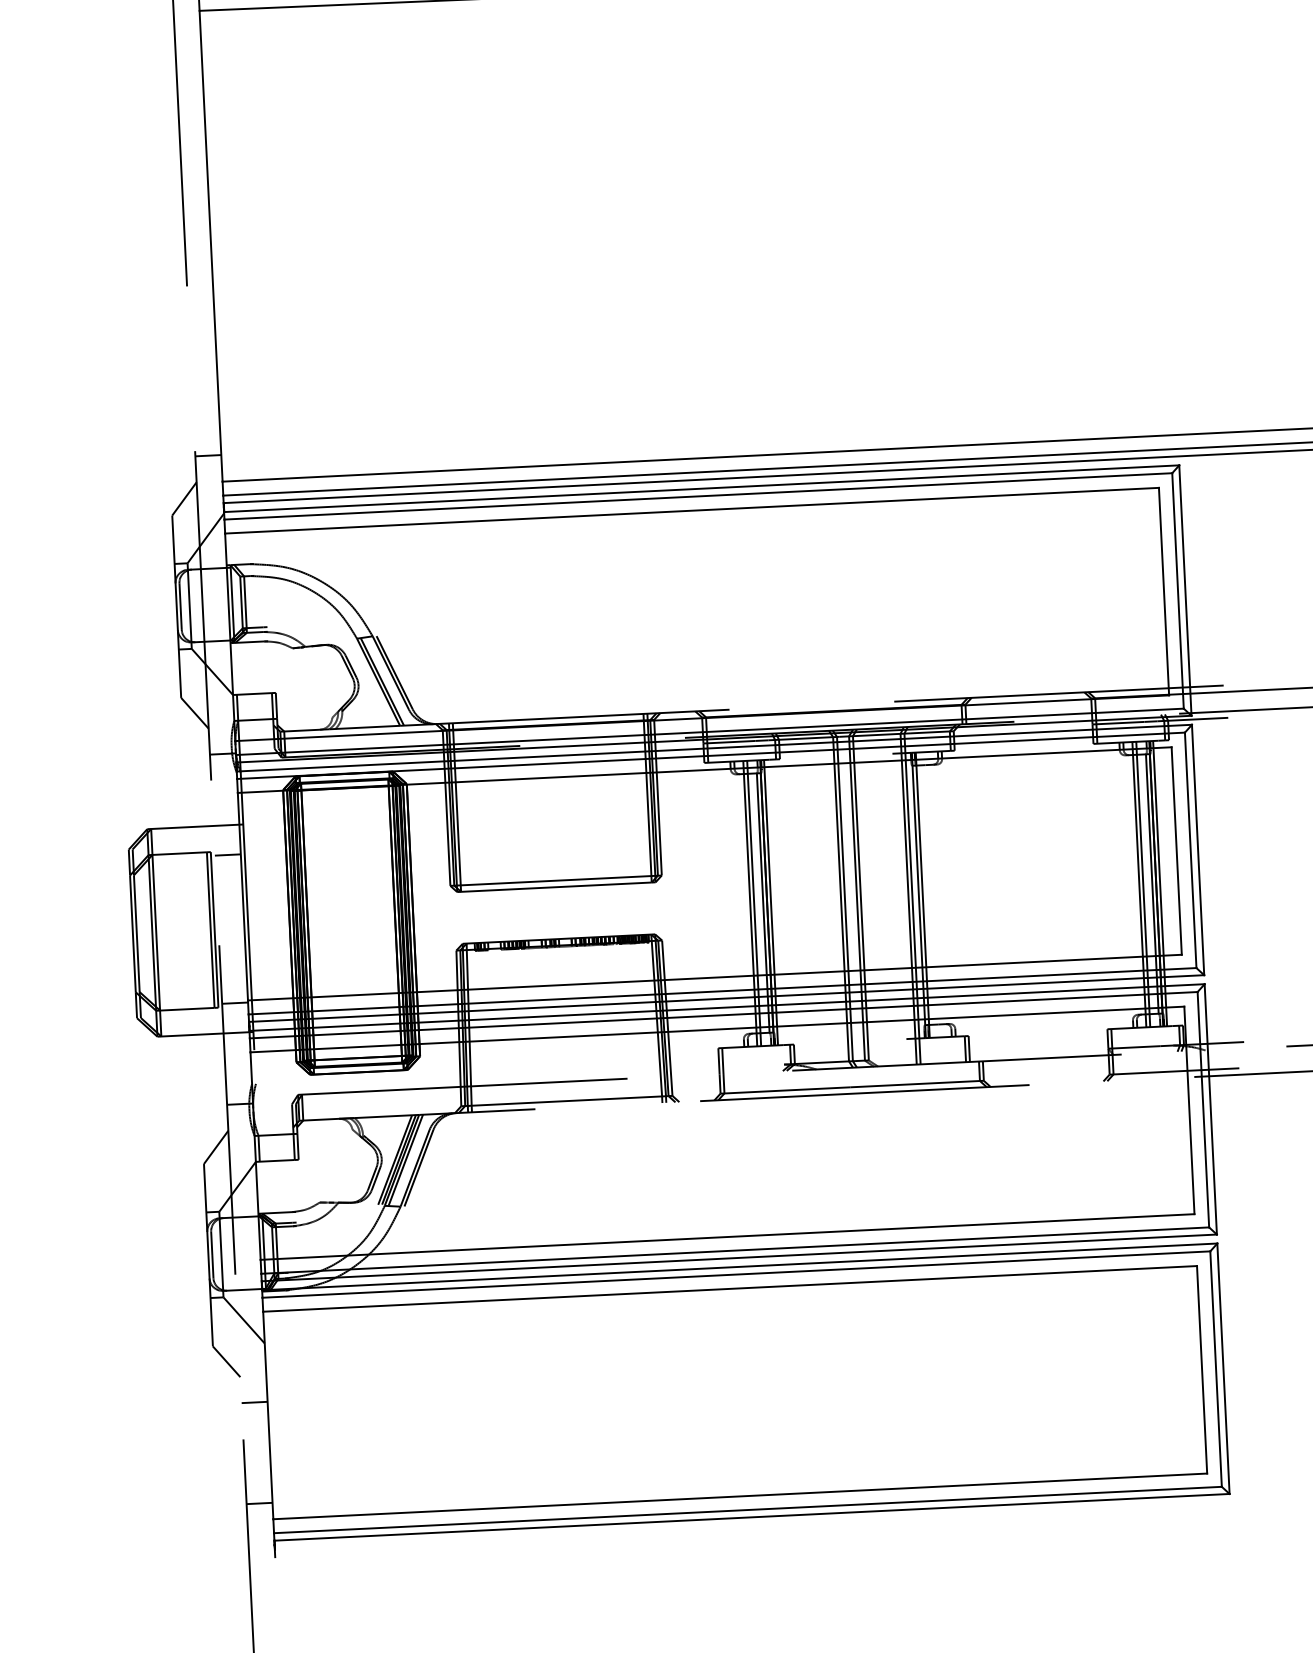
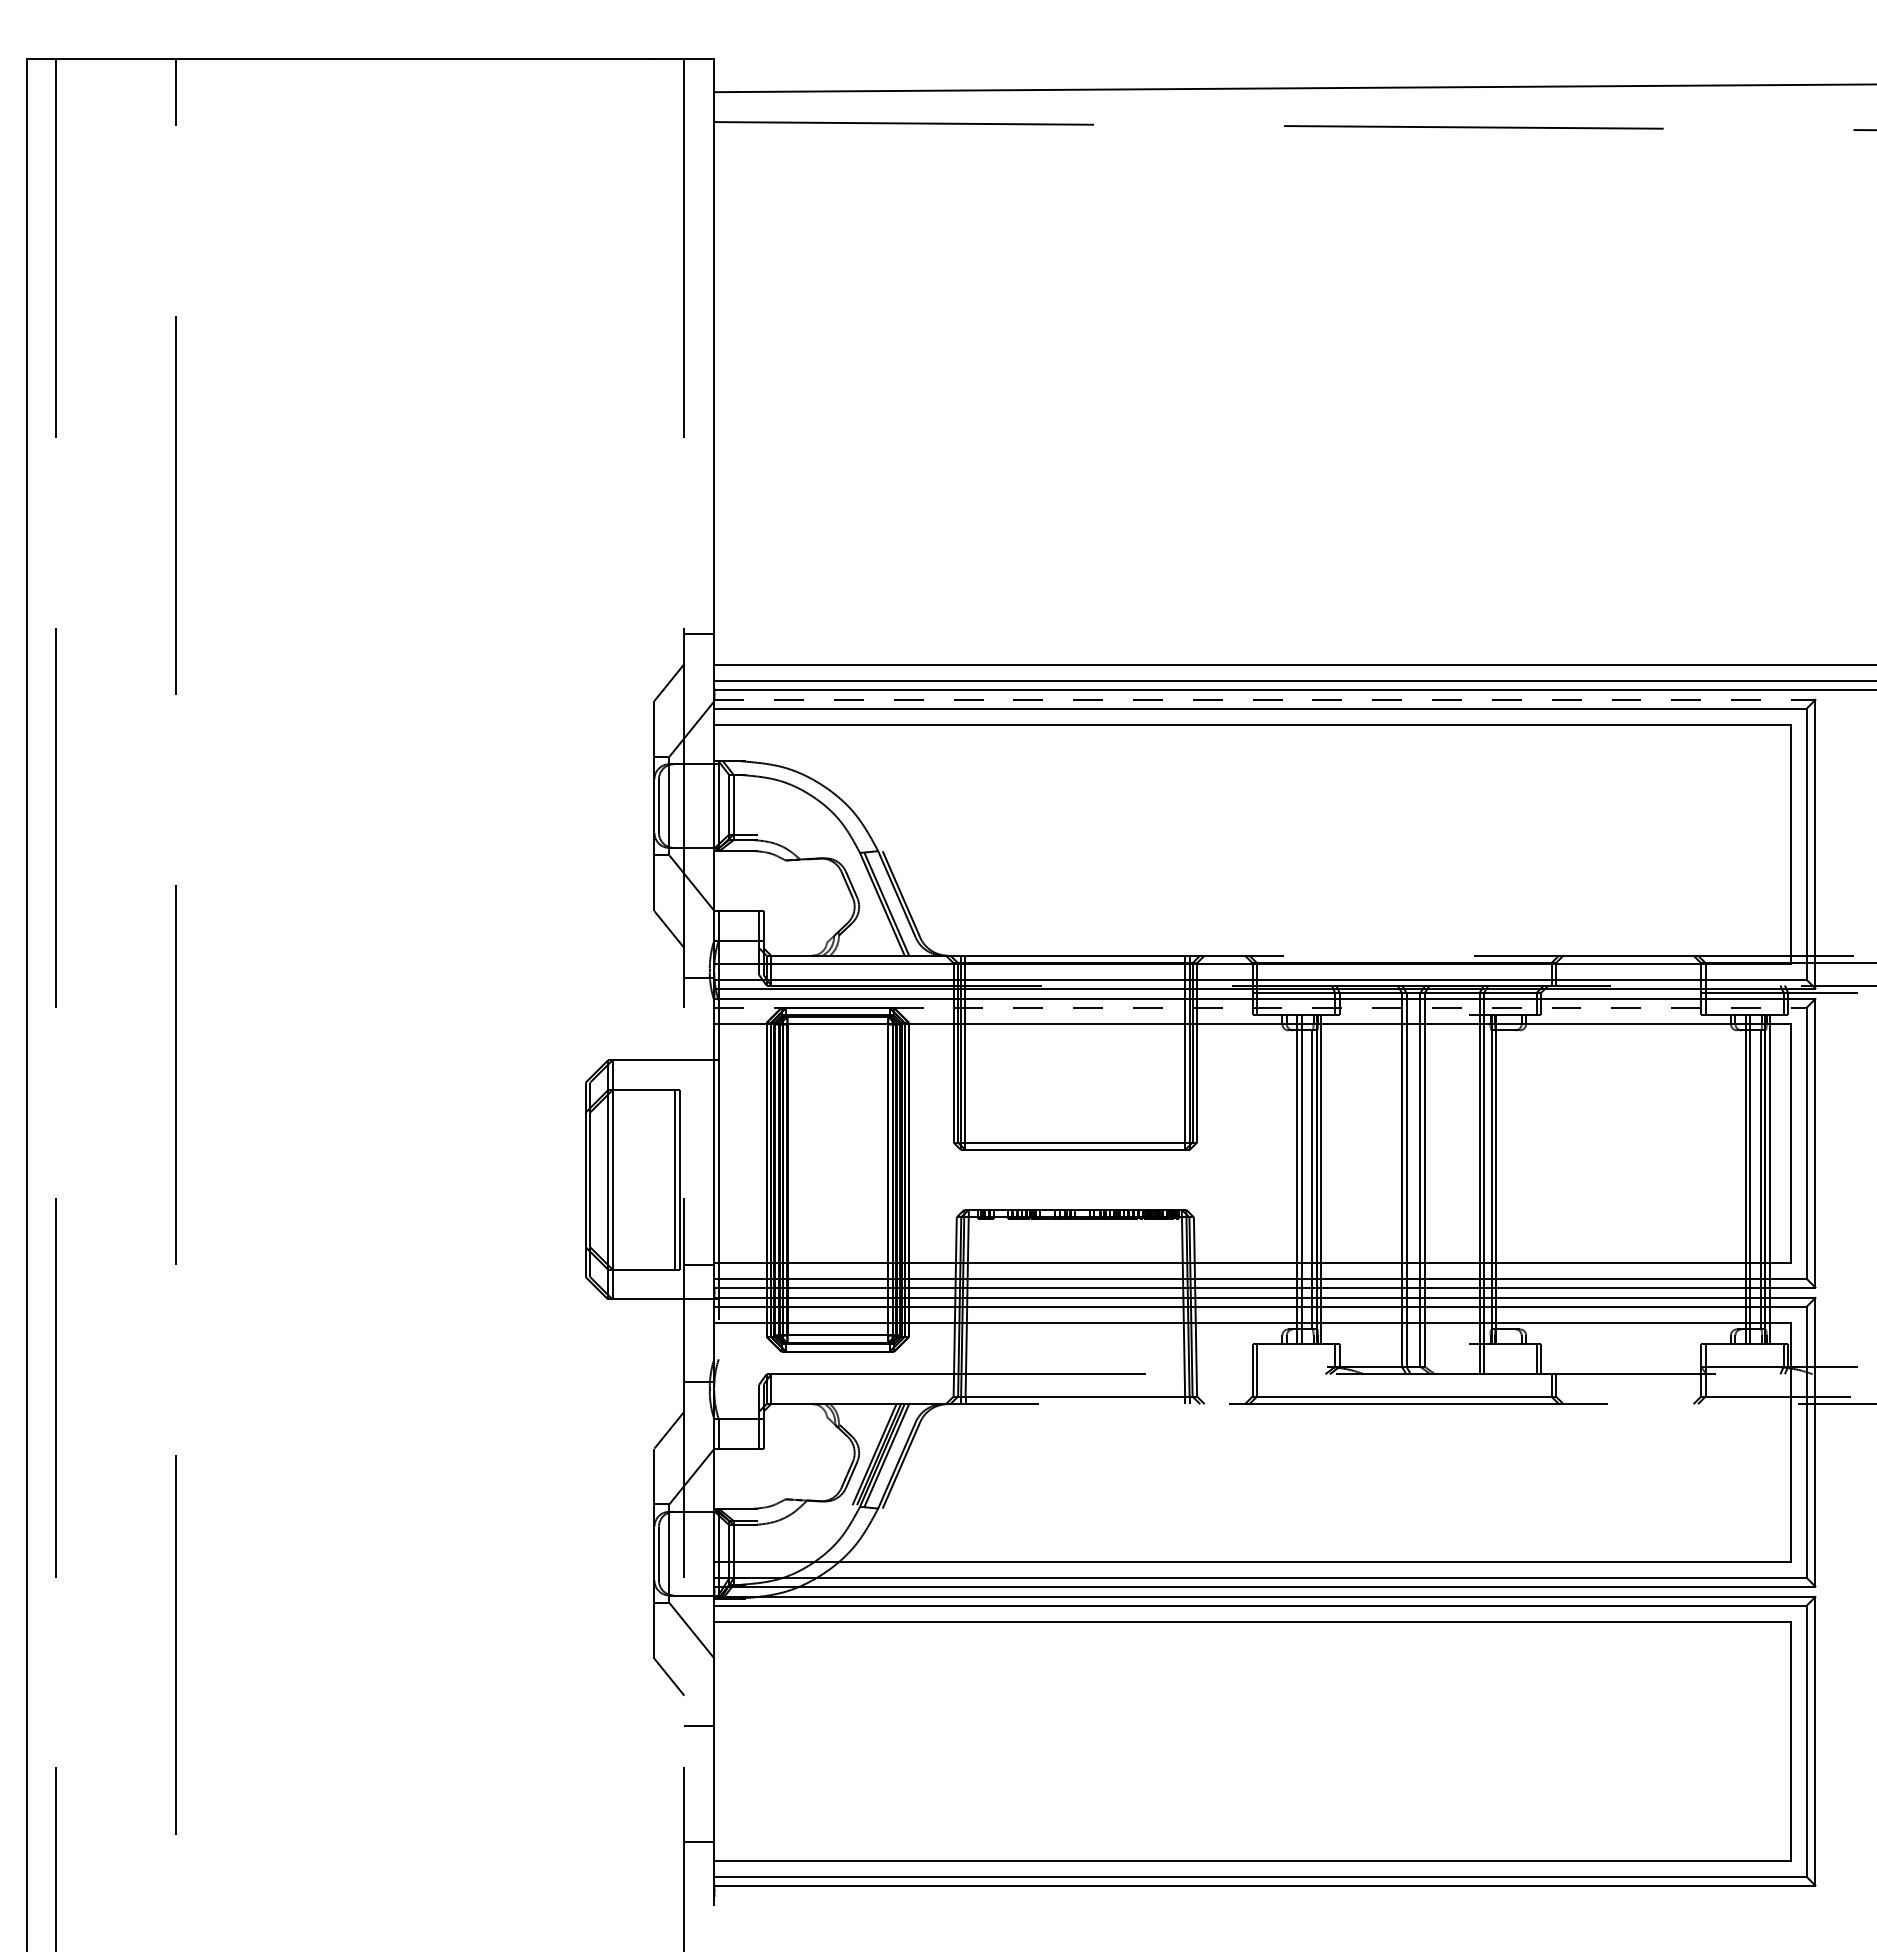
line: (702, 488) -> (1265, 699), solid -> dashed
line: (711, 755) -> (1261, 1007), solid -> dashed
line: (228, 855) -> (699, 1094), removed

